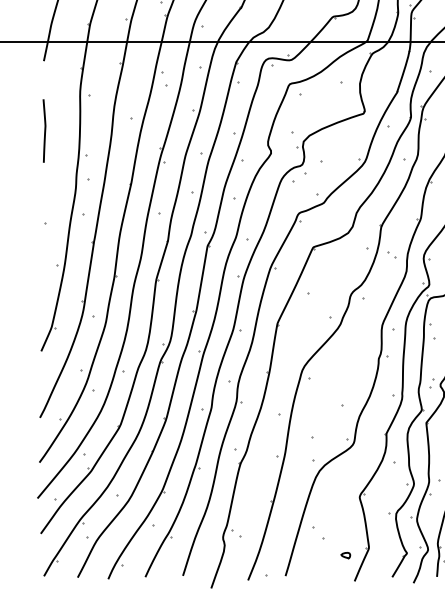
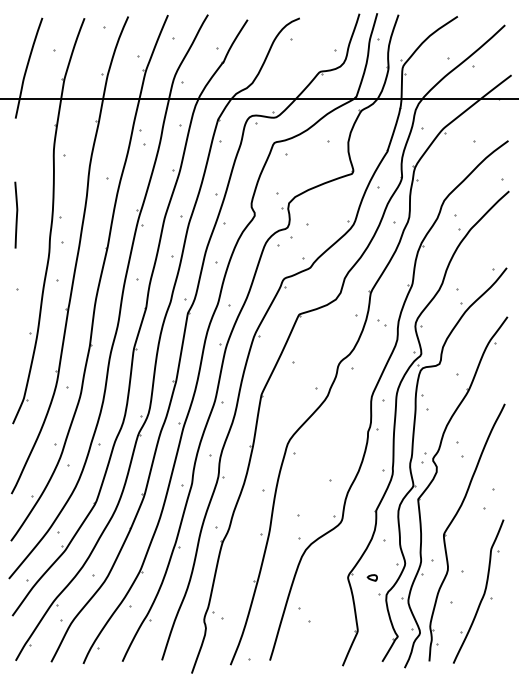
curve: (44, 130) -> (16, 214), moved
part: (344, 555) -> (371, 577), moved

